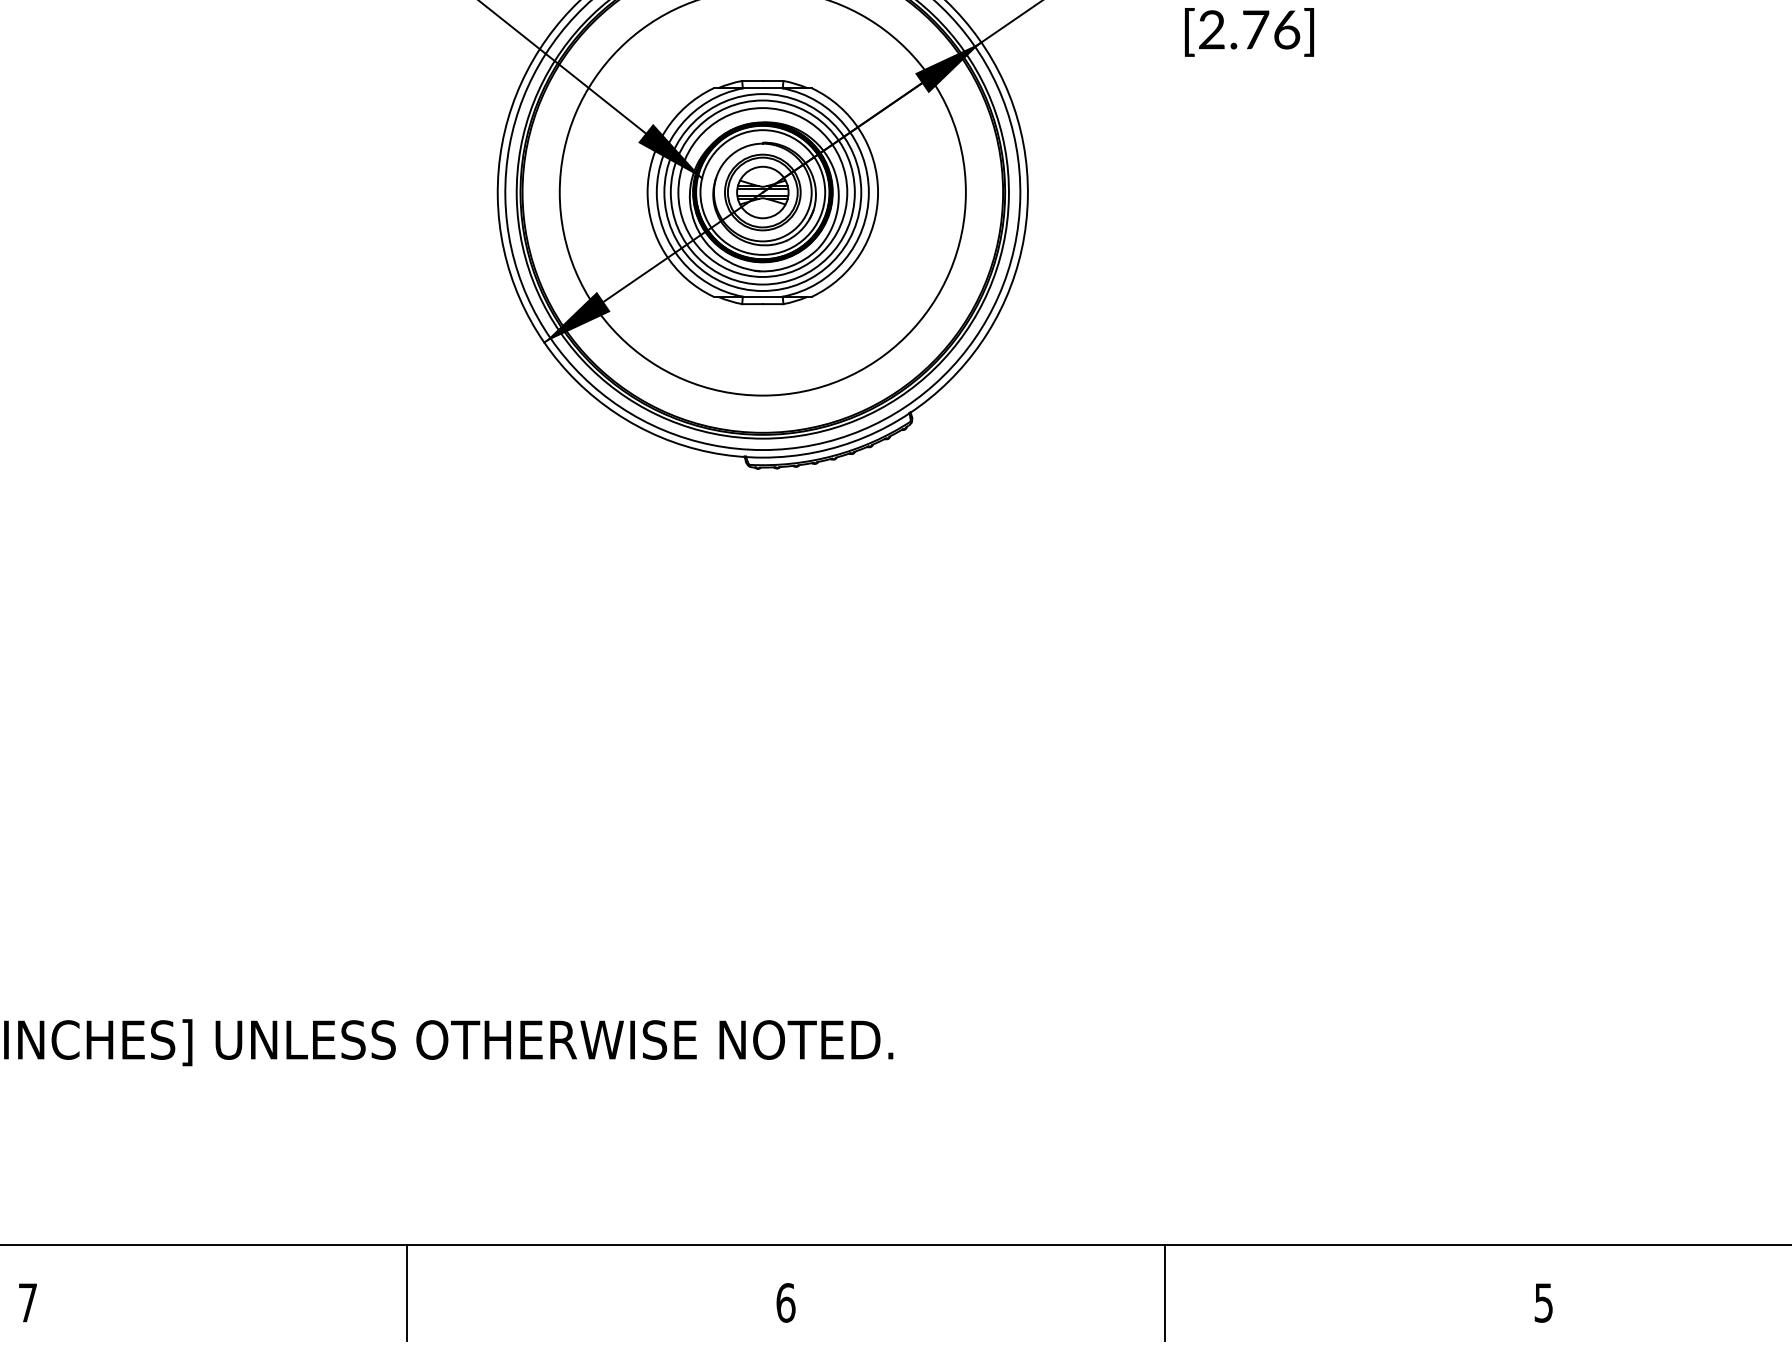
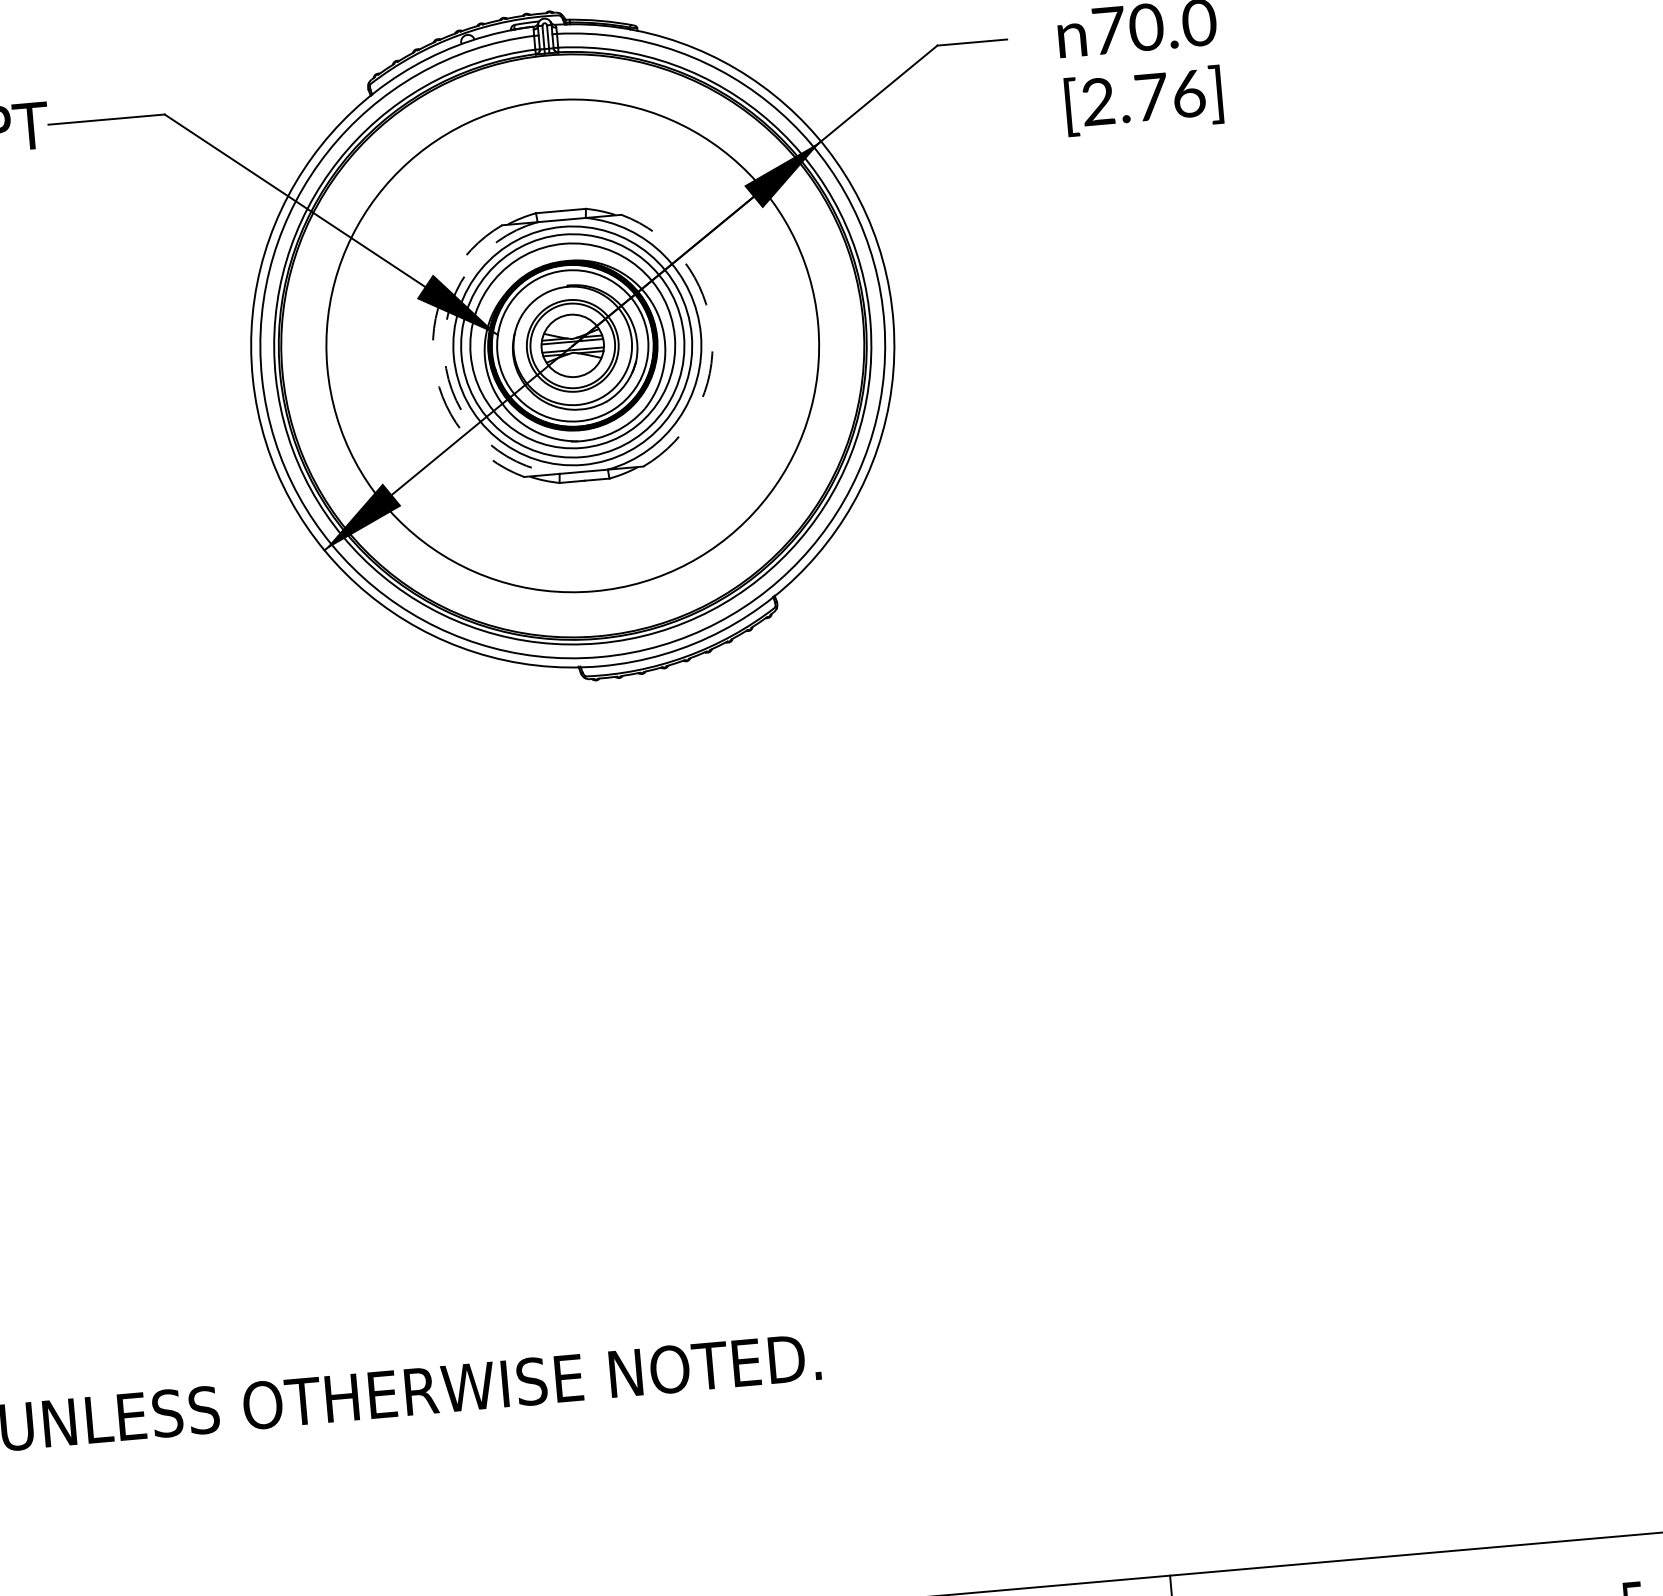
arc: (647, 192) -> (433, 358), solid -> dashed
arc: (656, 192) -> (444, 357), solid -> dashed
arc: (878, 192) -> (712, 333), solid -> dashed

